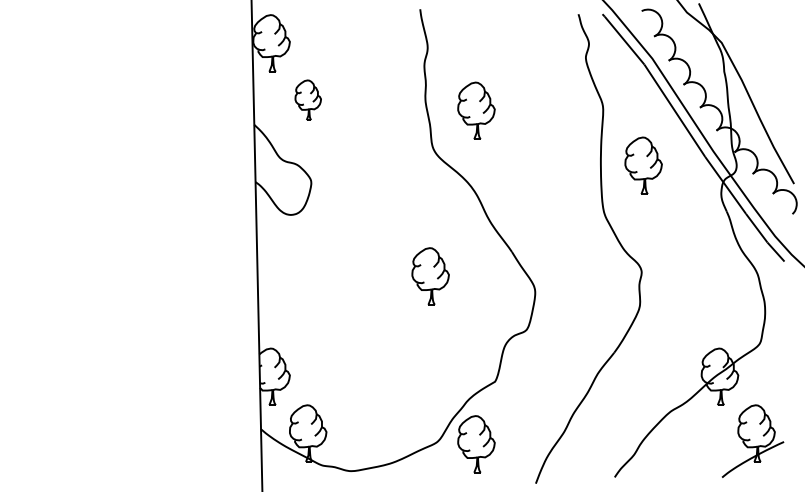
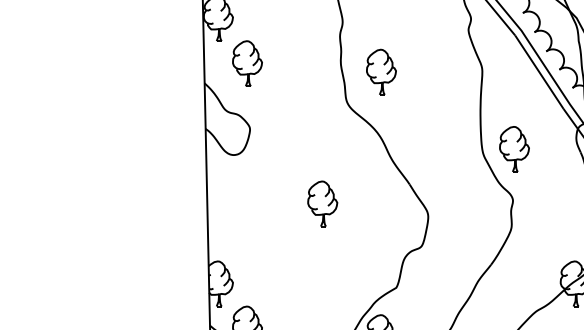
part: (308, 100) -> (247, 63), size x1.43
part: (643, 165) -> (514, 149), moved
part: (430, 276) -> (322, 204), moved

